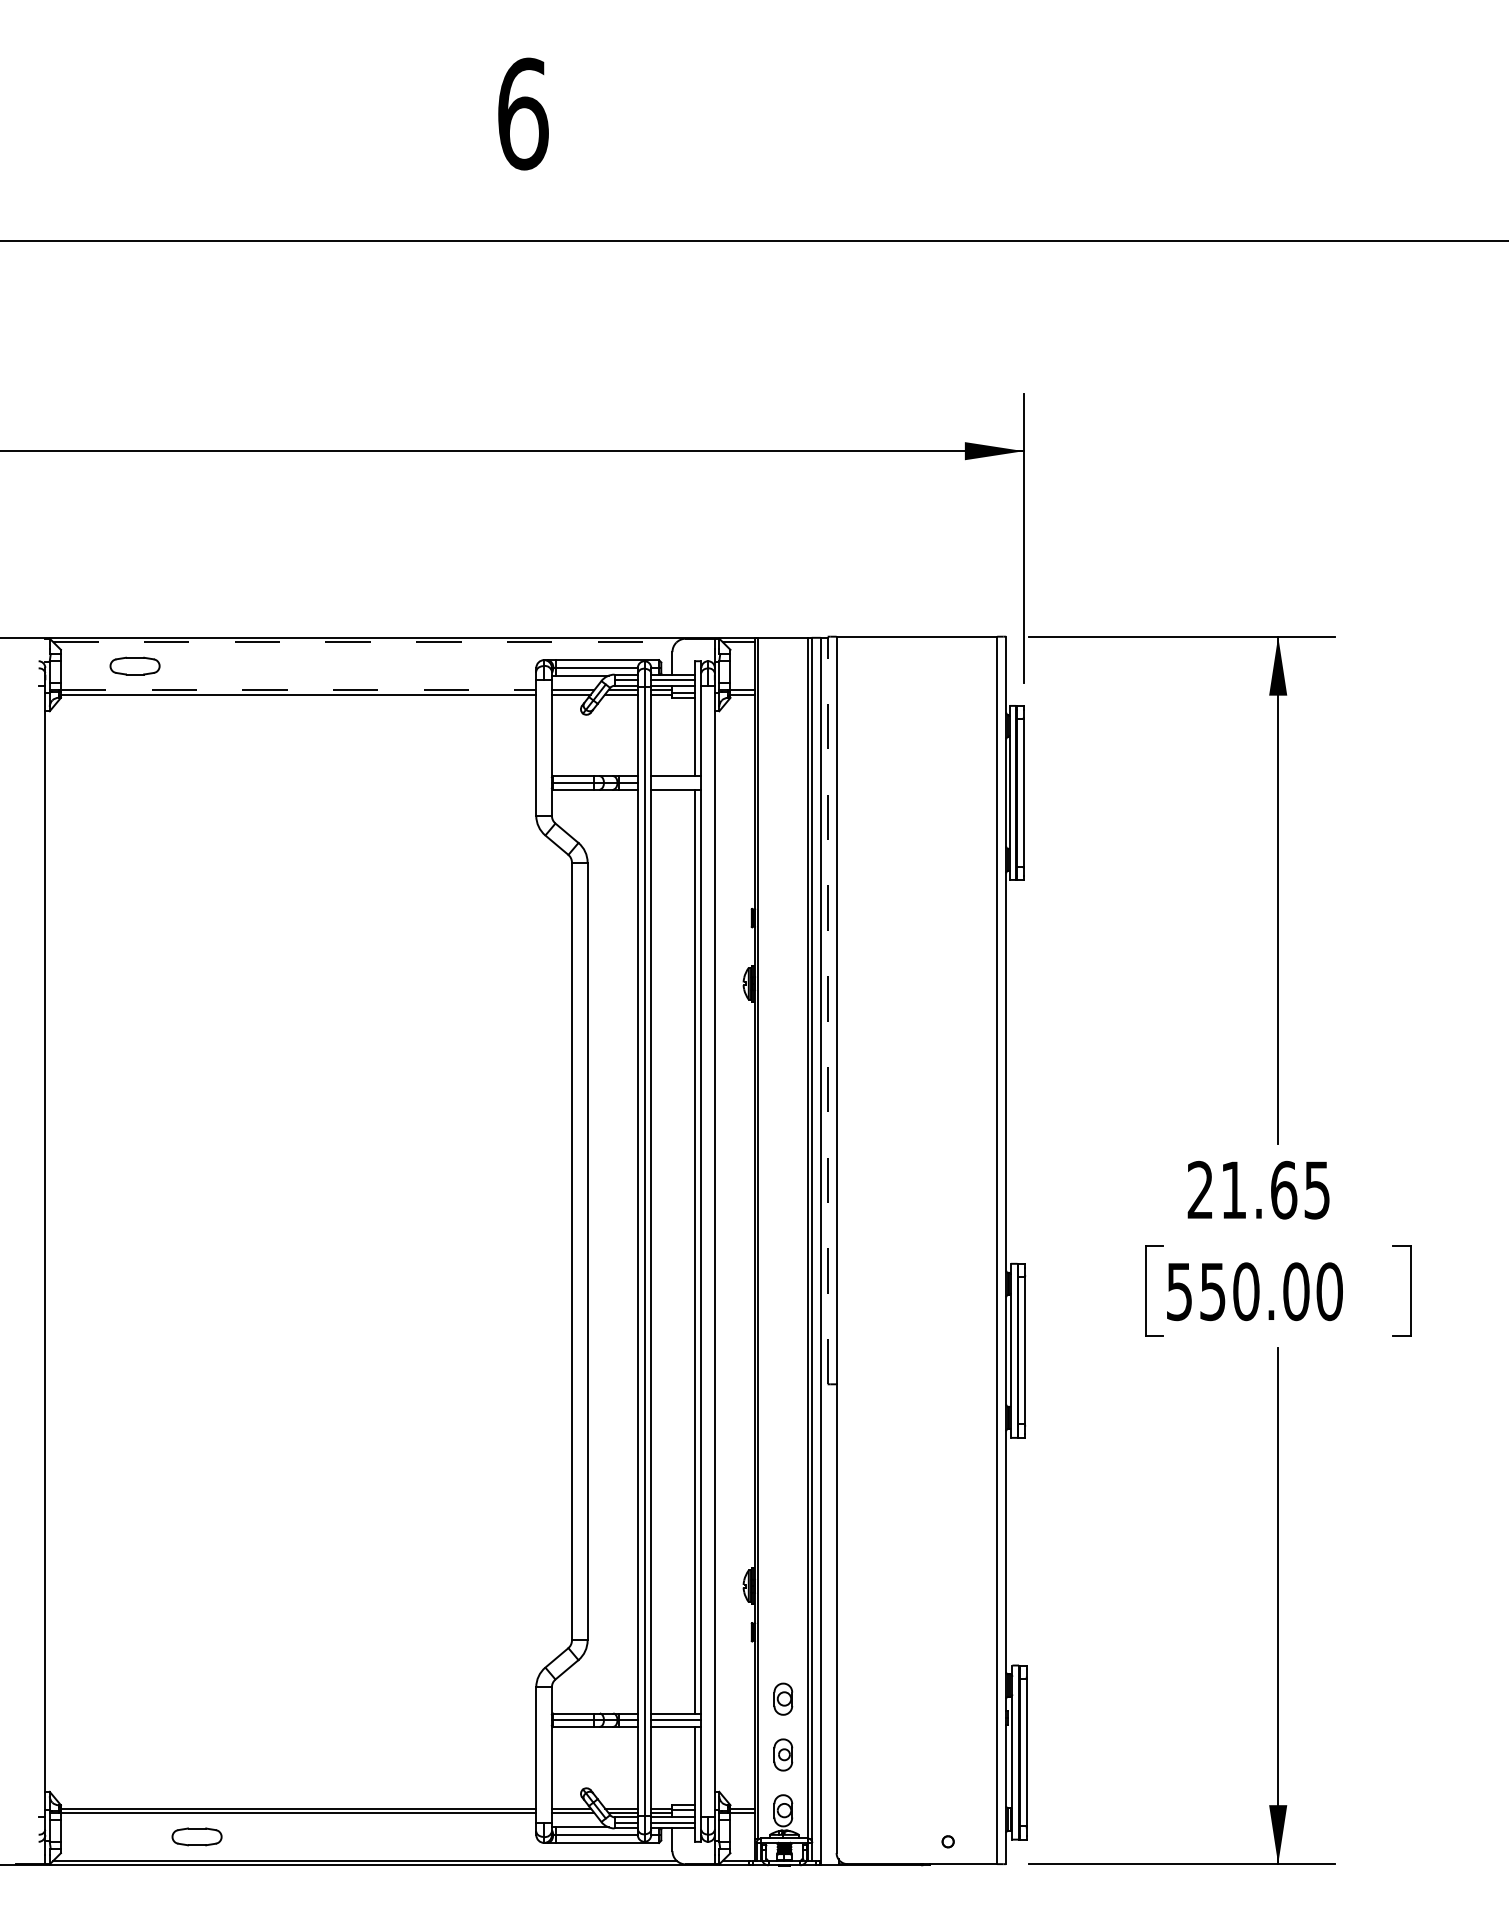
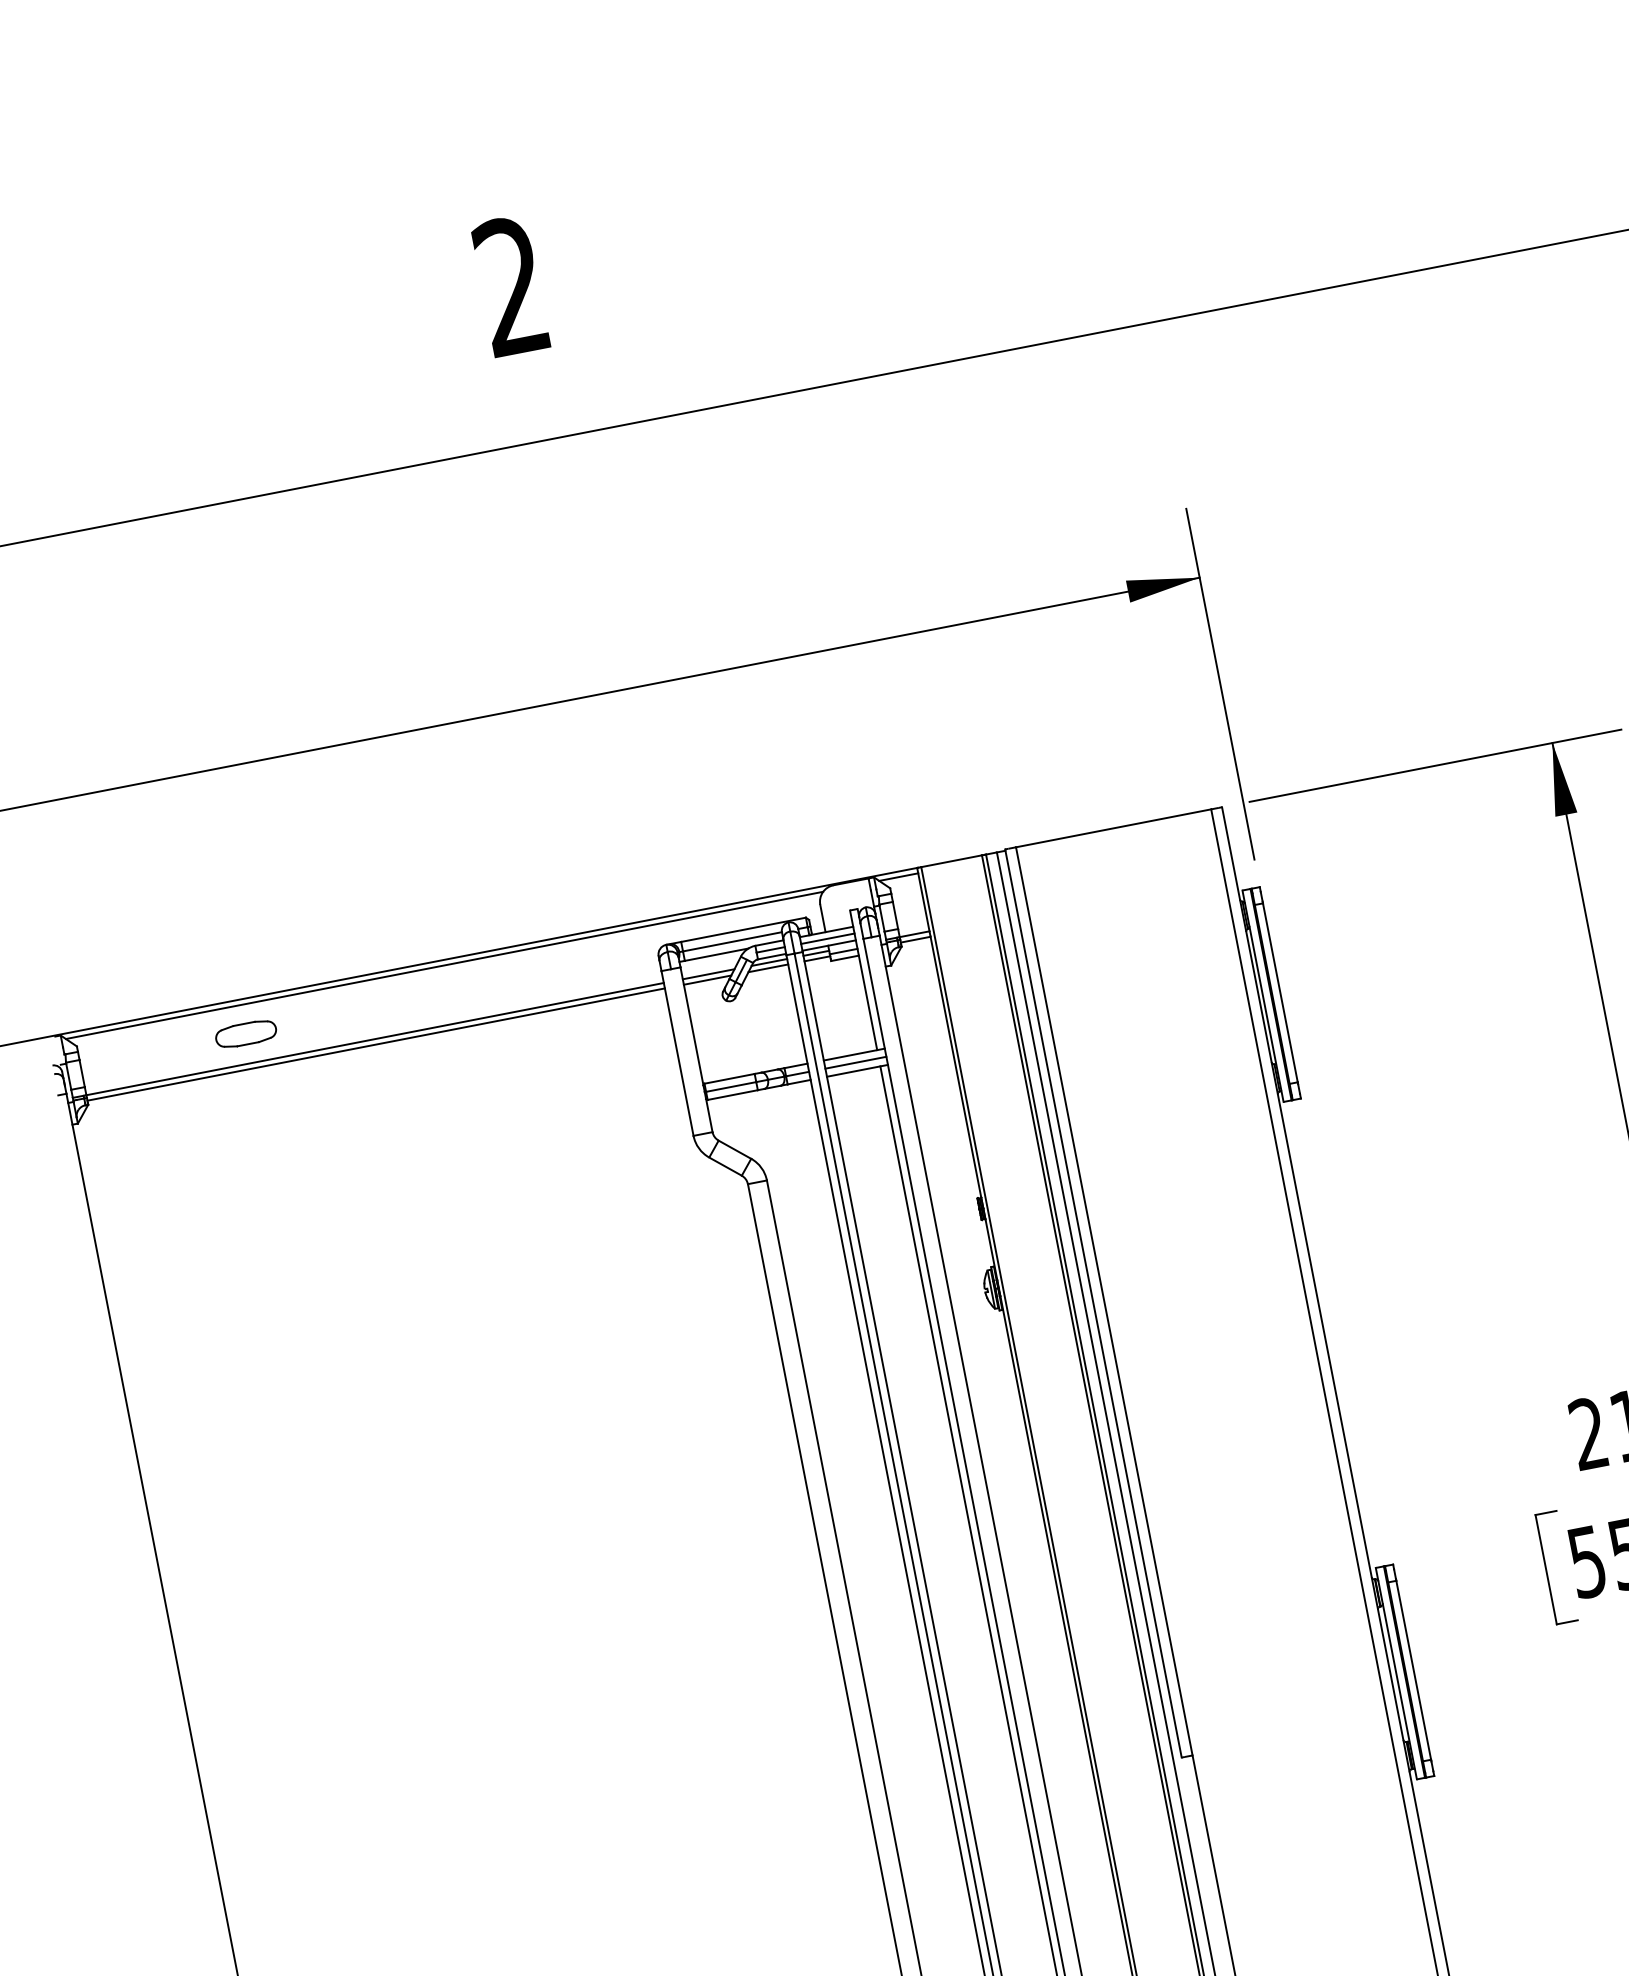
text: (523, 113) -> (512, 285), 6 -> 2
line: (365, 642) -> (445, 965), dashed -> solid
part: (134, 665) -> (245, 1033), moved
line: (298, 690) -> (375, 1039), dashed -> solid
line: (676, 782) -> (855, 1062), added
line: (827, 1010) -> (1093, 1303), dashed -> solid

